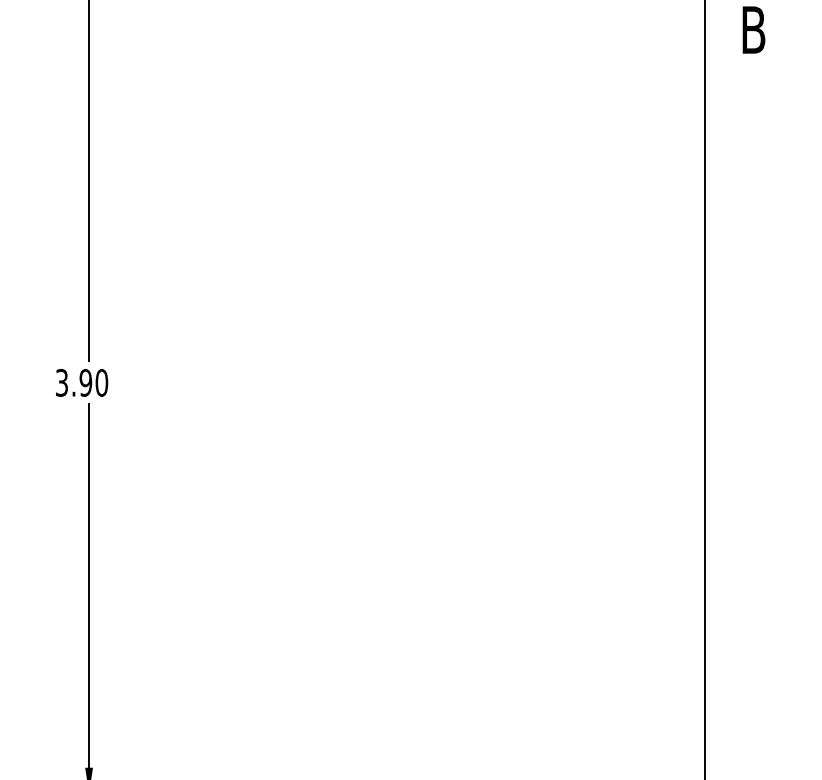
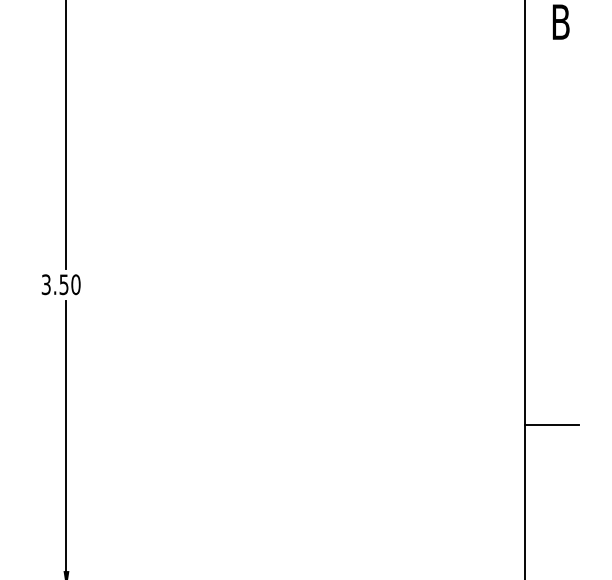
text: (85, 382) -> (63, 284), 3.90 -> 3.50
line: (741, 571) -> (551, 425), added

